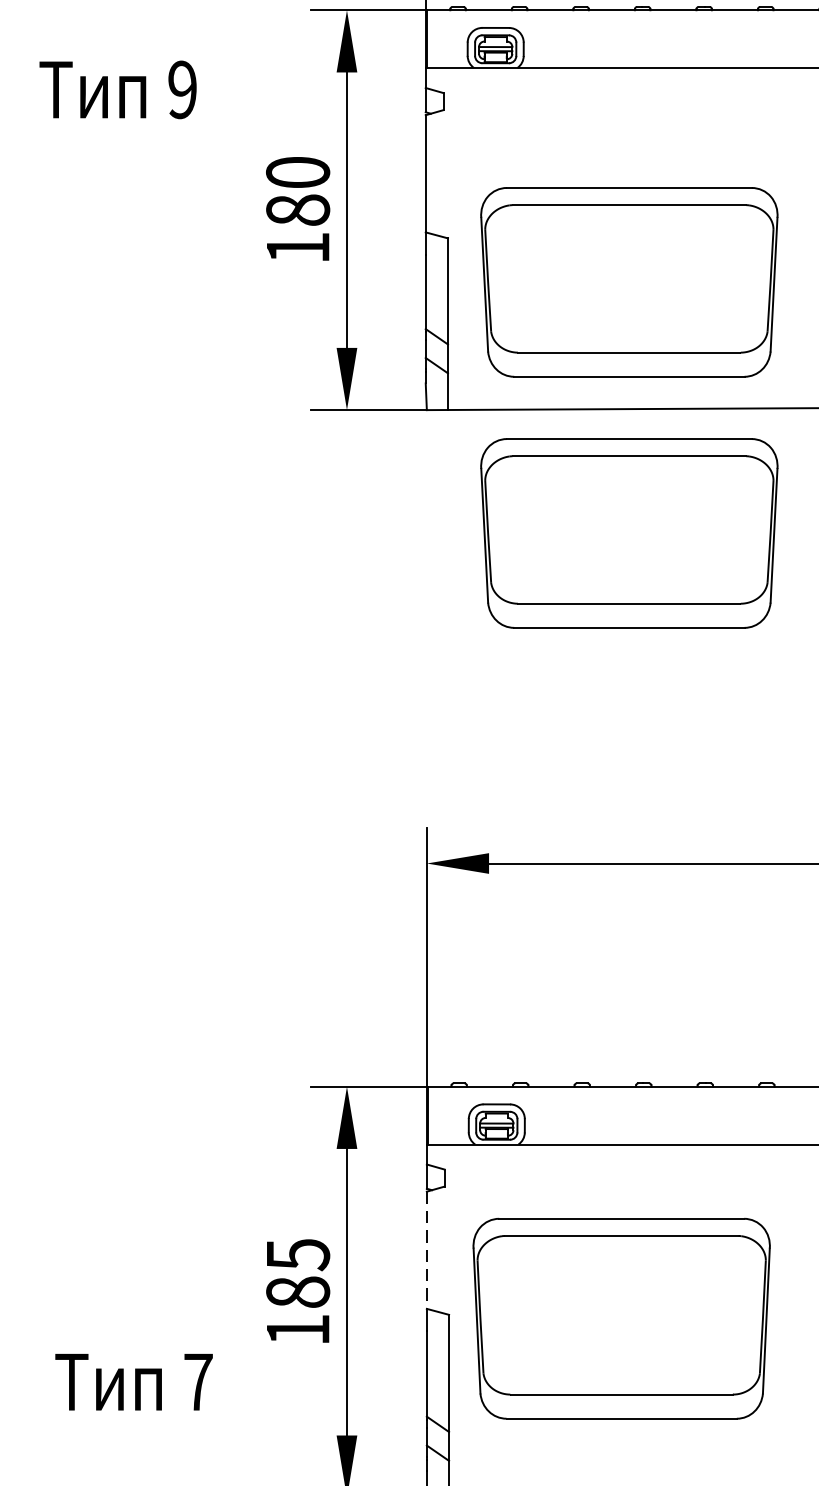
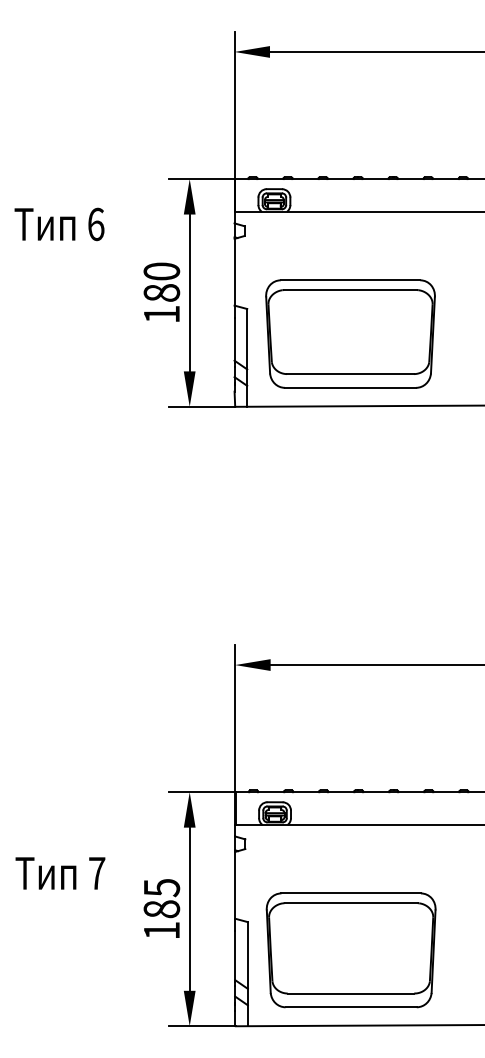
text: (183, 89) -> (96, 224), 9 -> 6
part: (629, 532) -> (350, 476), removed
line: (427, 1250) -> (235, 885), dashed -> solid
part: (620, 1319) -> (350, 950), moved
text: (134, 1382) -> (60, 873), moved

